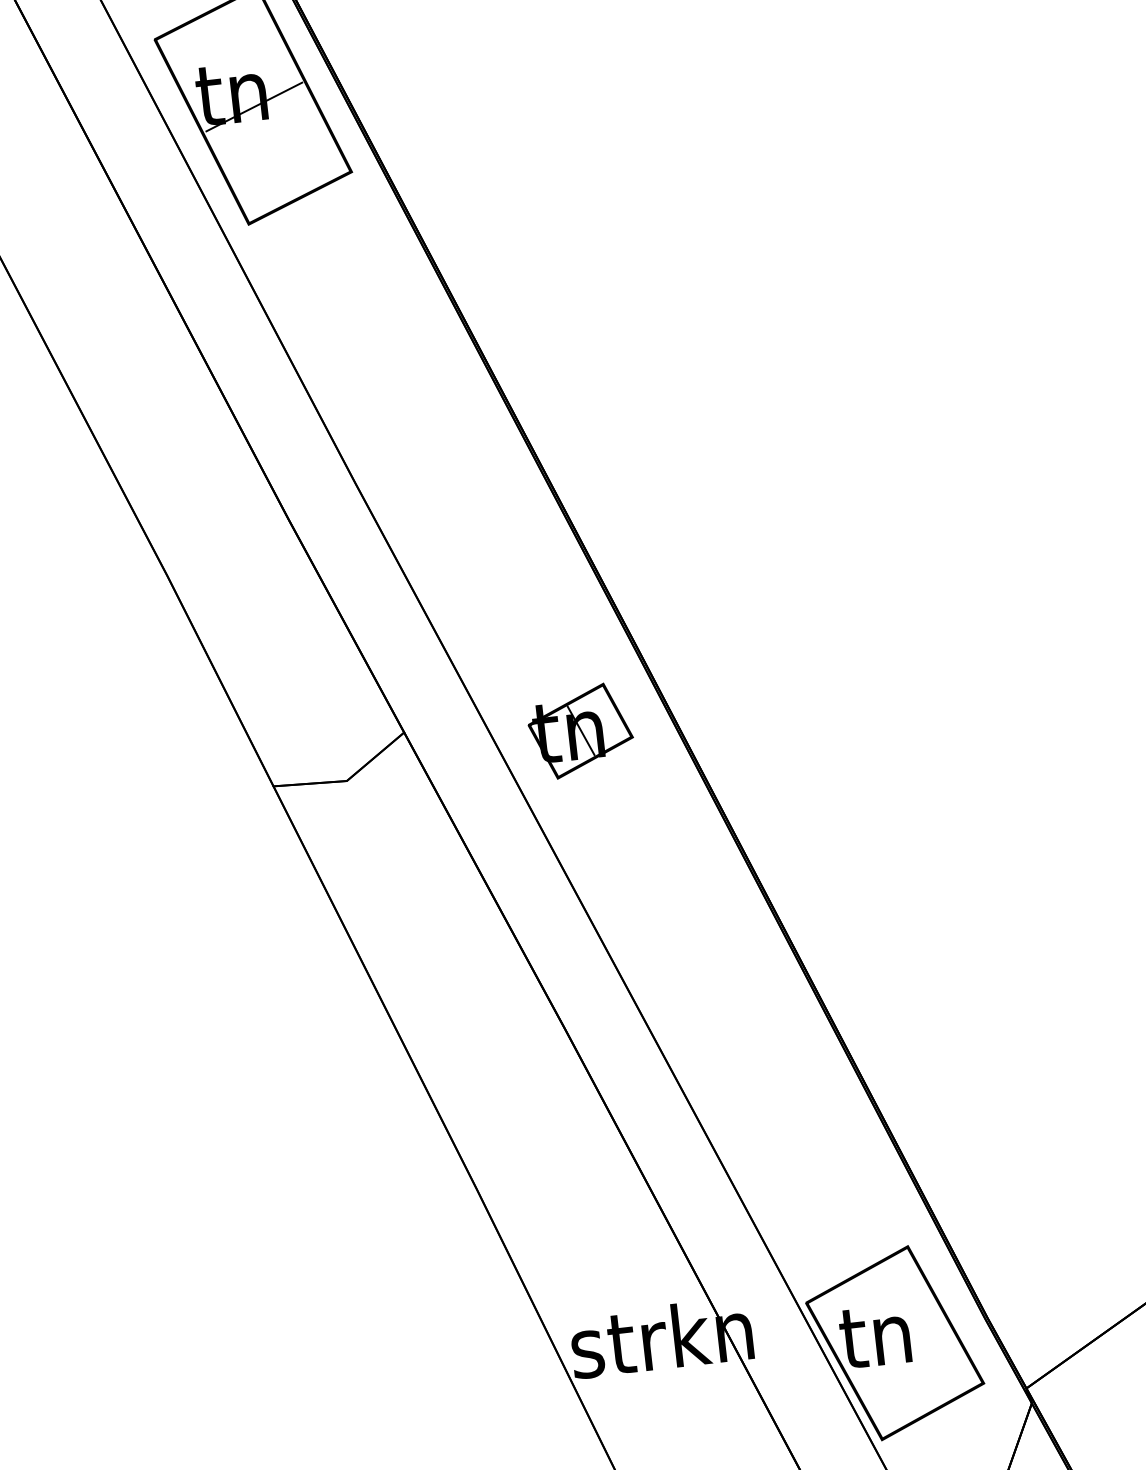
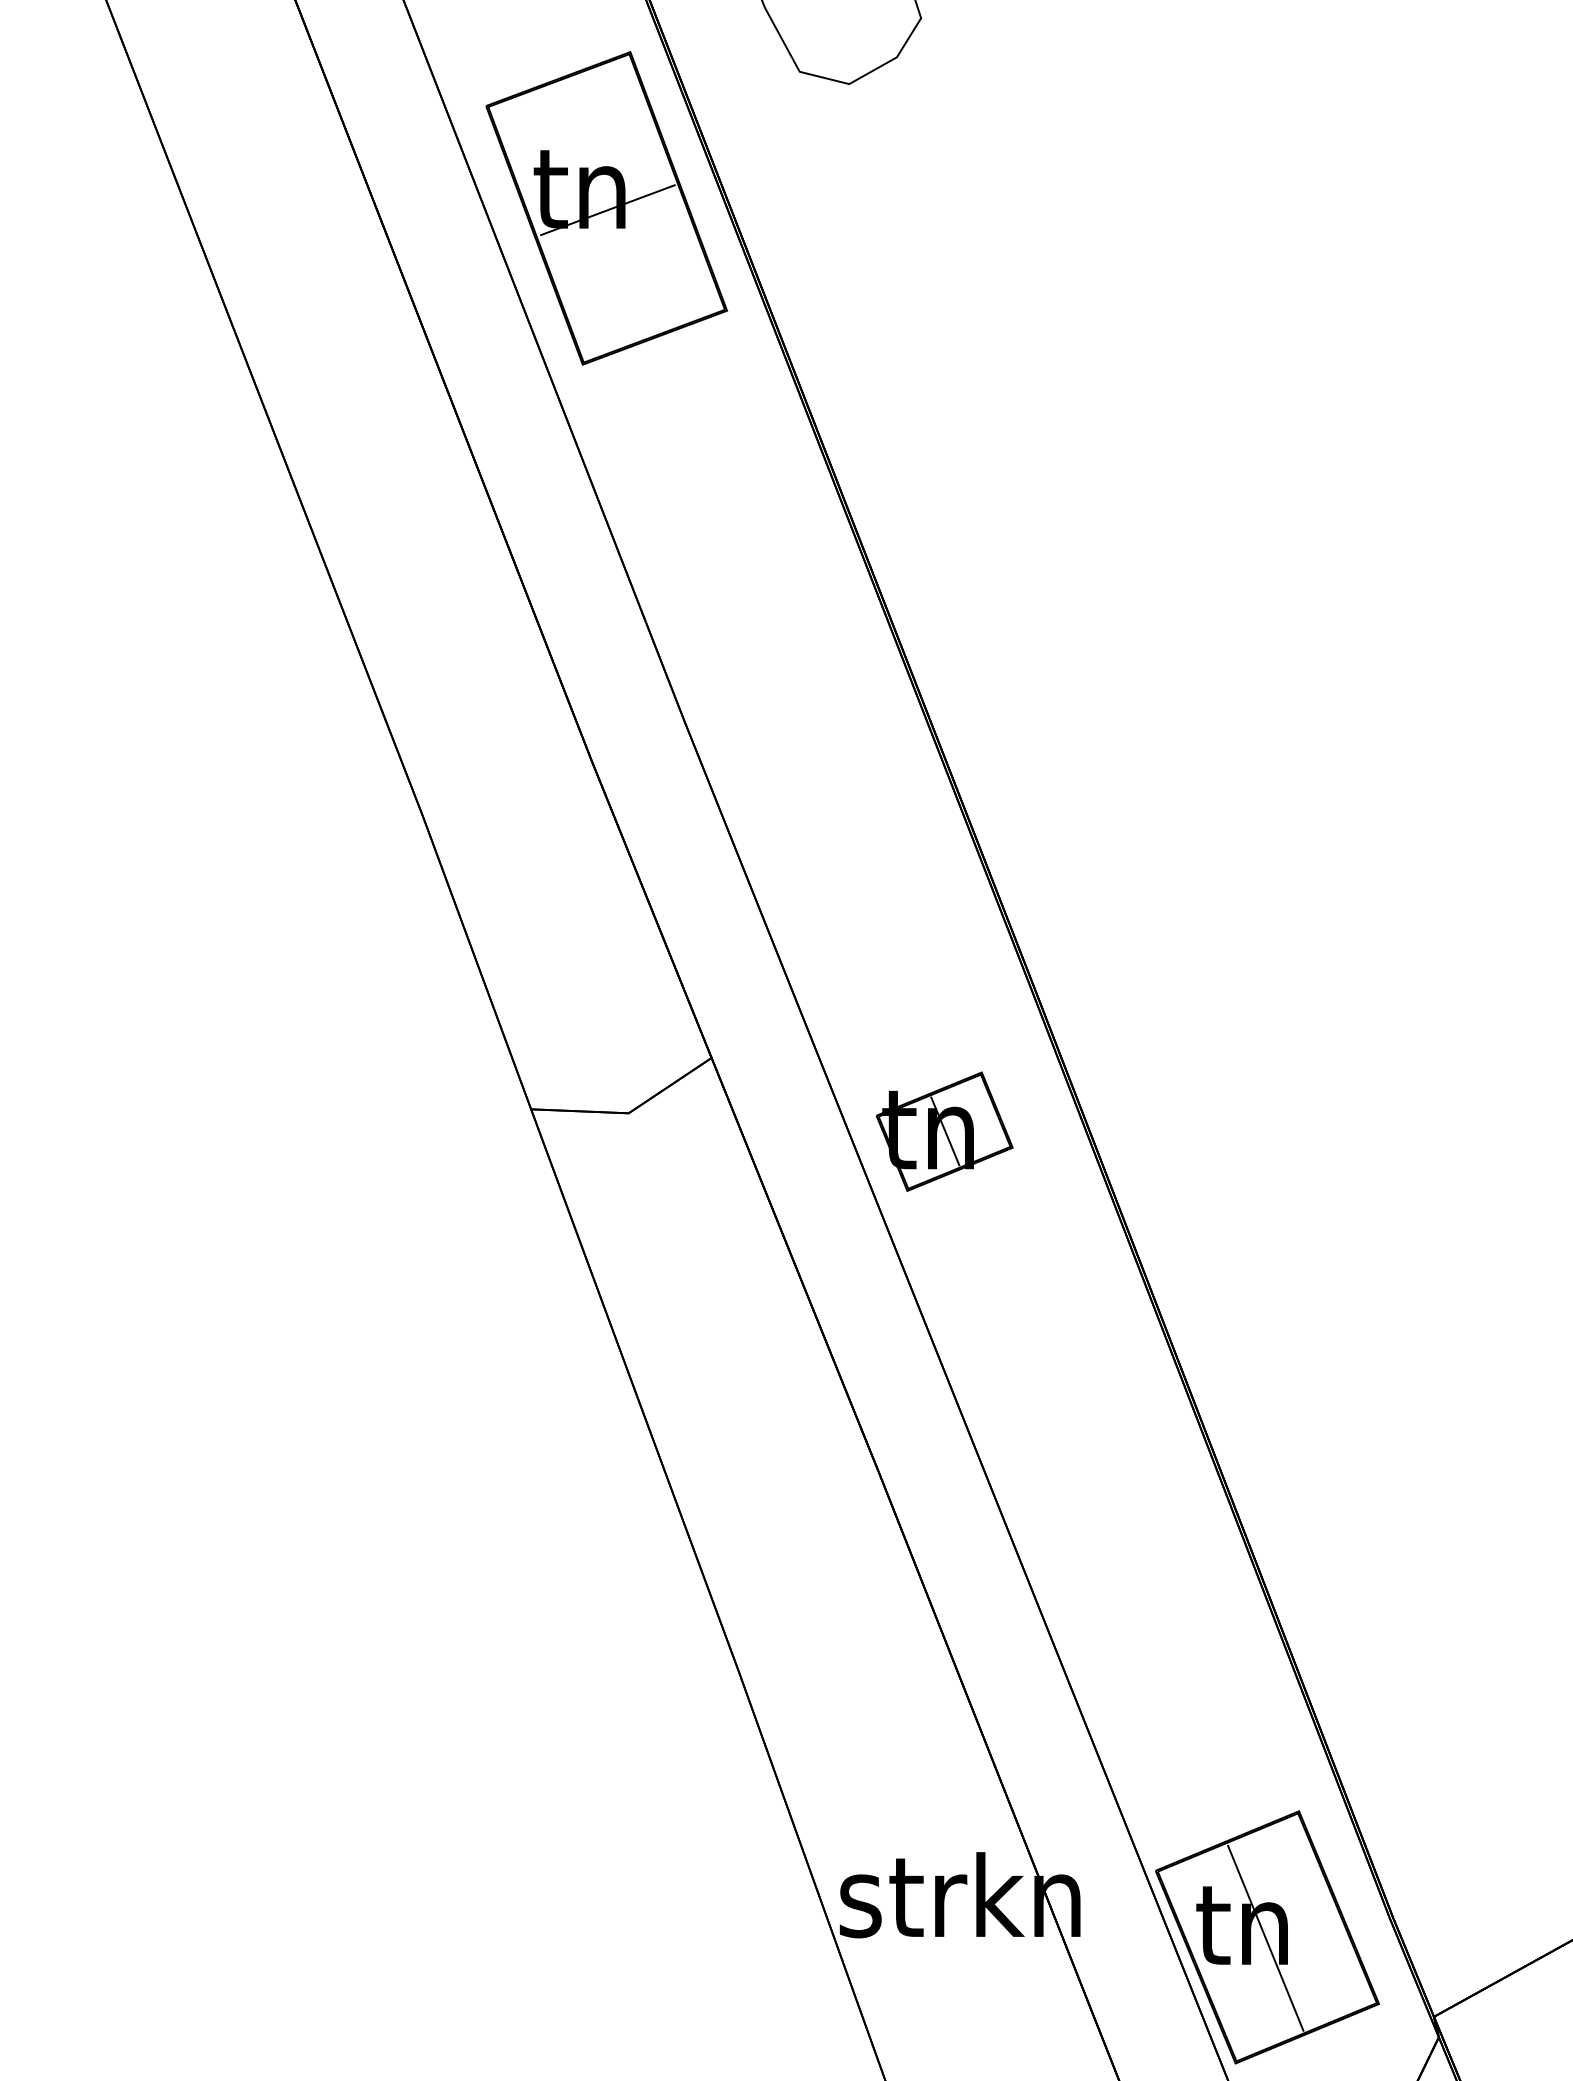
part: (580, 731) -> (944, 1131), moved
line: (893, 1343) -> (1265, 1937), added

